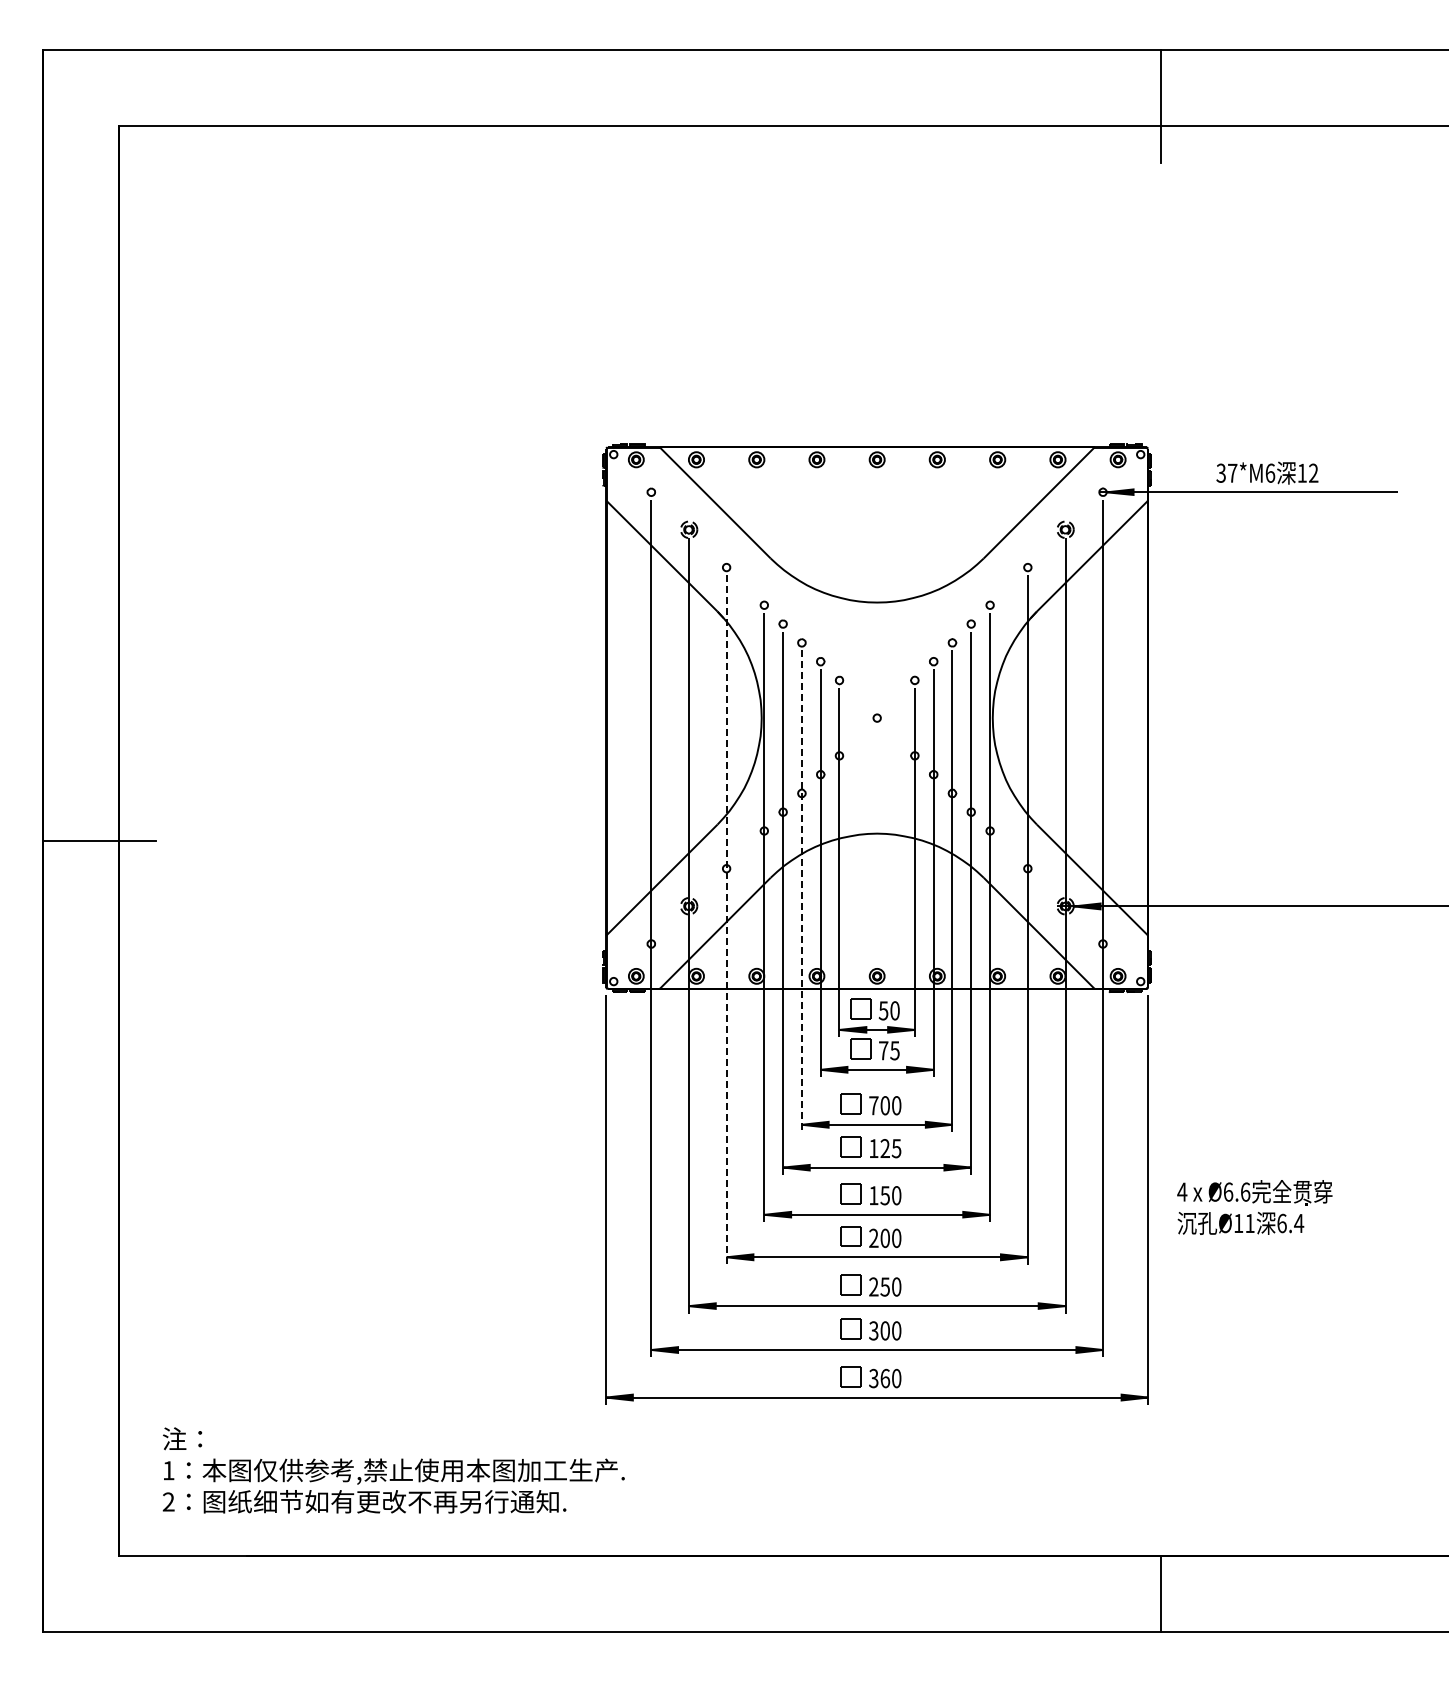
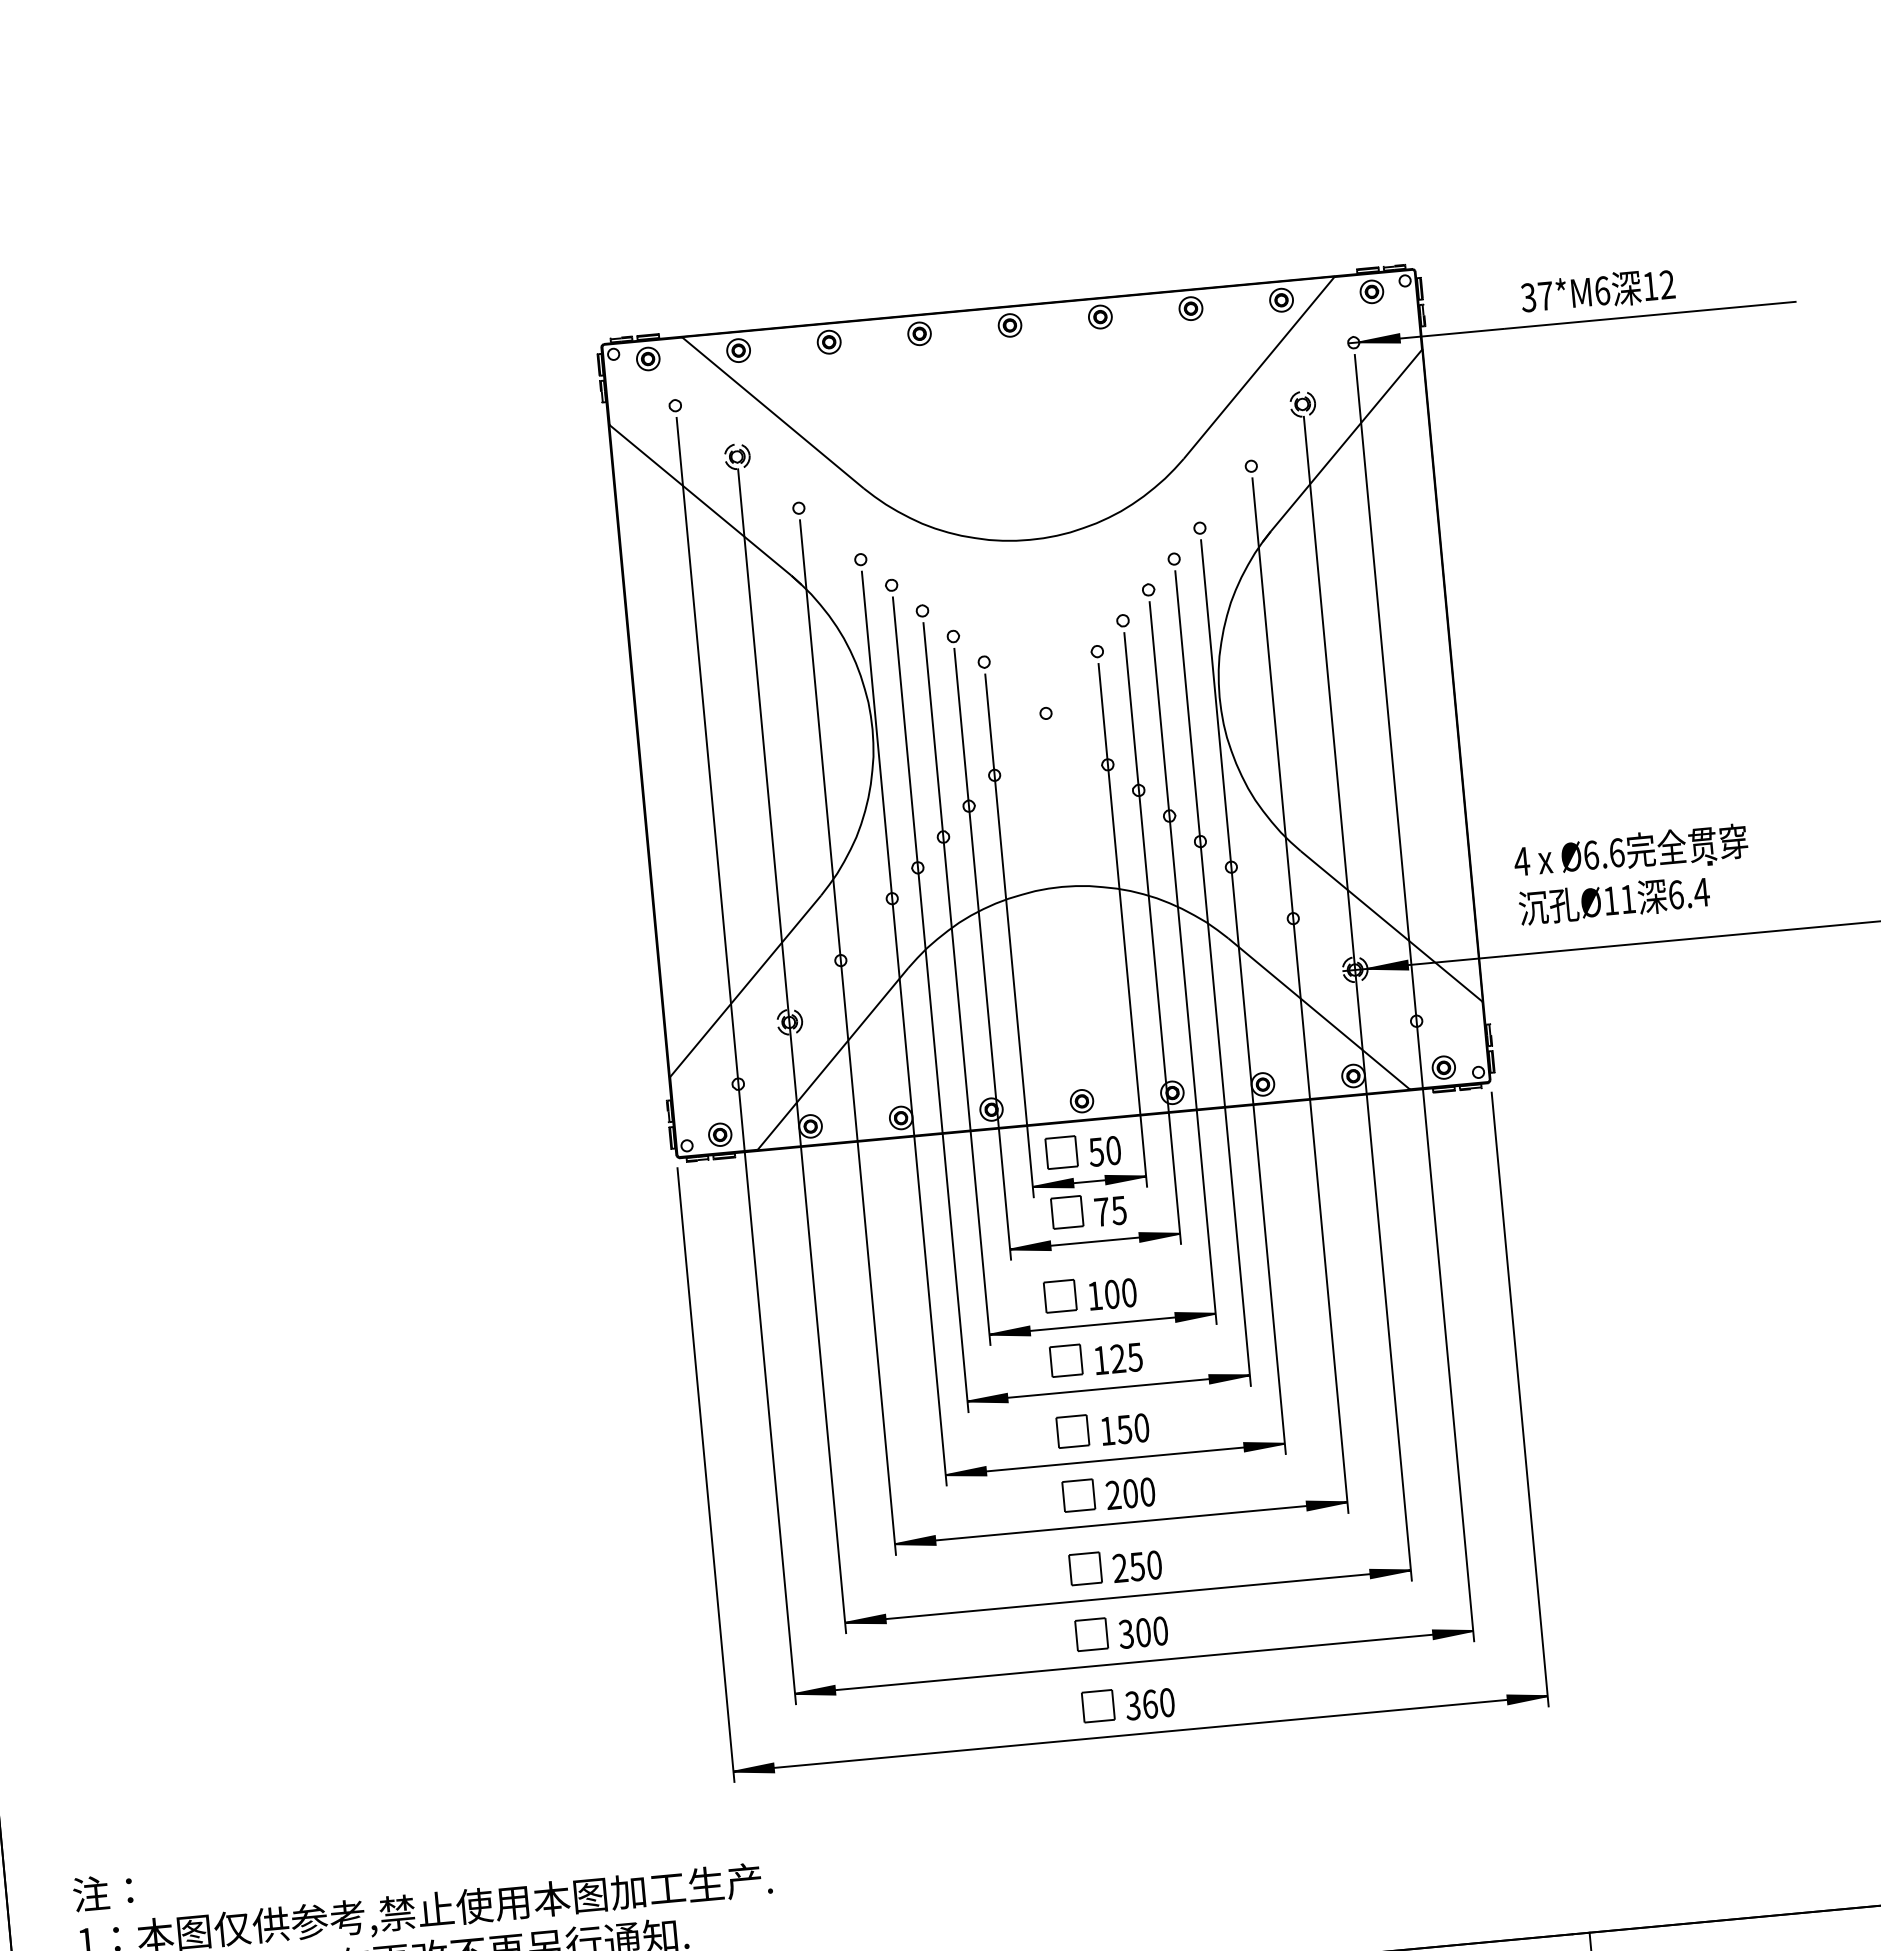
line: (801, 891) -> (956, 984), dashed -> solid
line: (726, 920) -> (847, 1038), dashed -> solid
text: (873, 1105) -> (1094, 1295), 700 -> 100
text: (1254, 1207) -> (1632, 874), moved

